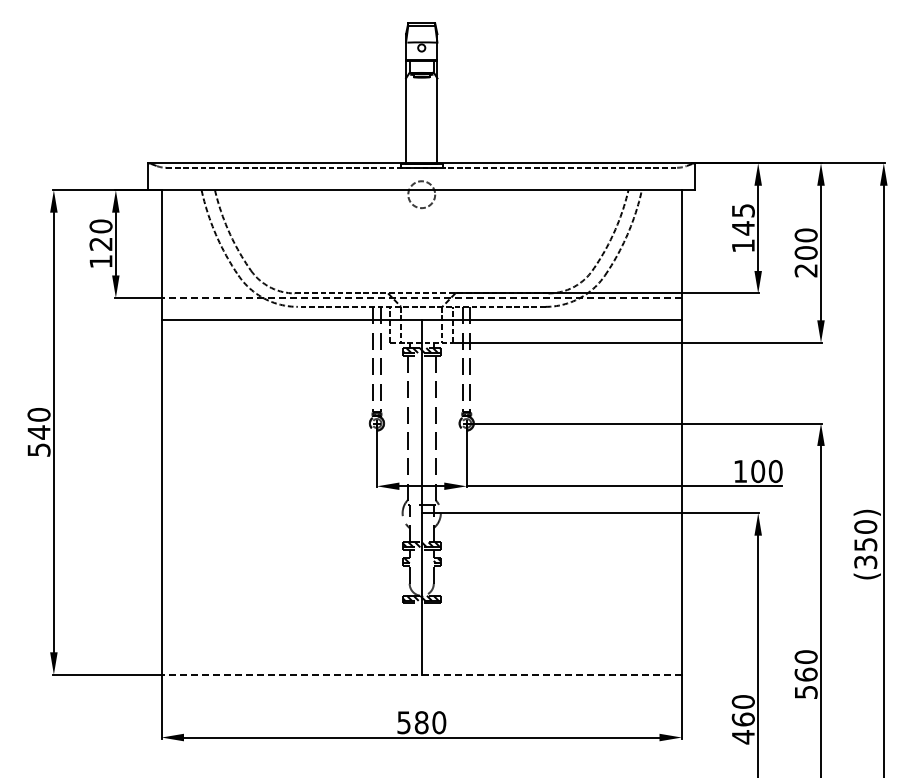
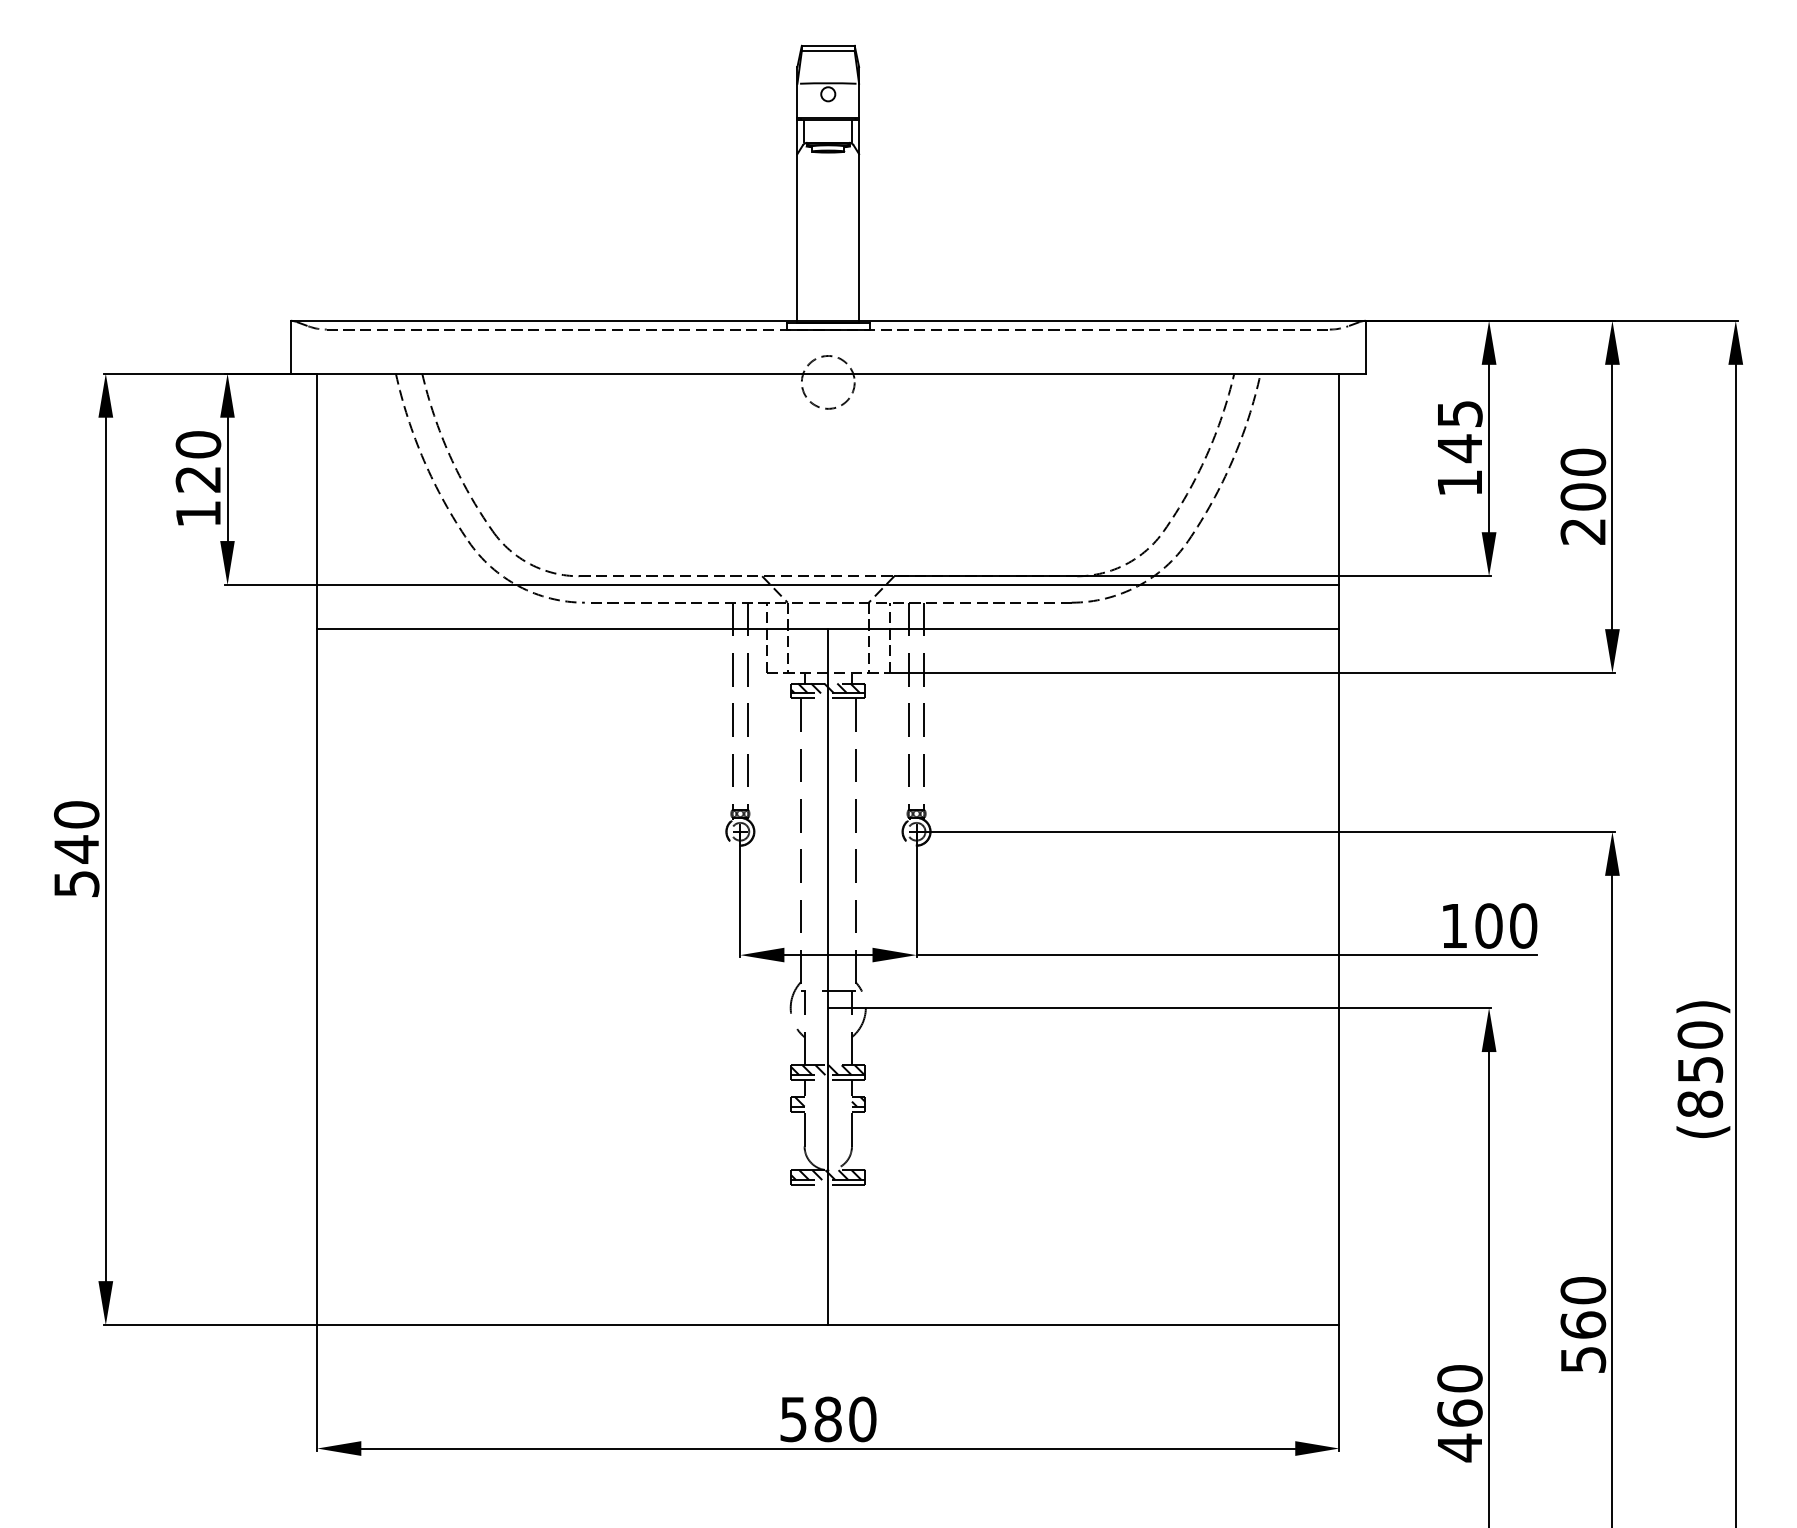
line: (421, 297) -> (827, 584), dashed -> solid
text: (865, 562) -> (1699, 1104), (350) -> (850)
line: (421, 674) -> (827, 1324), dashed -> solid

